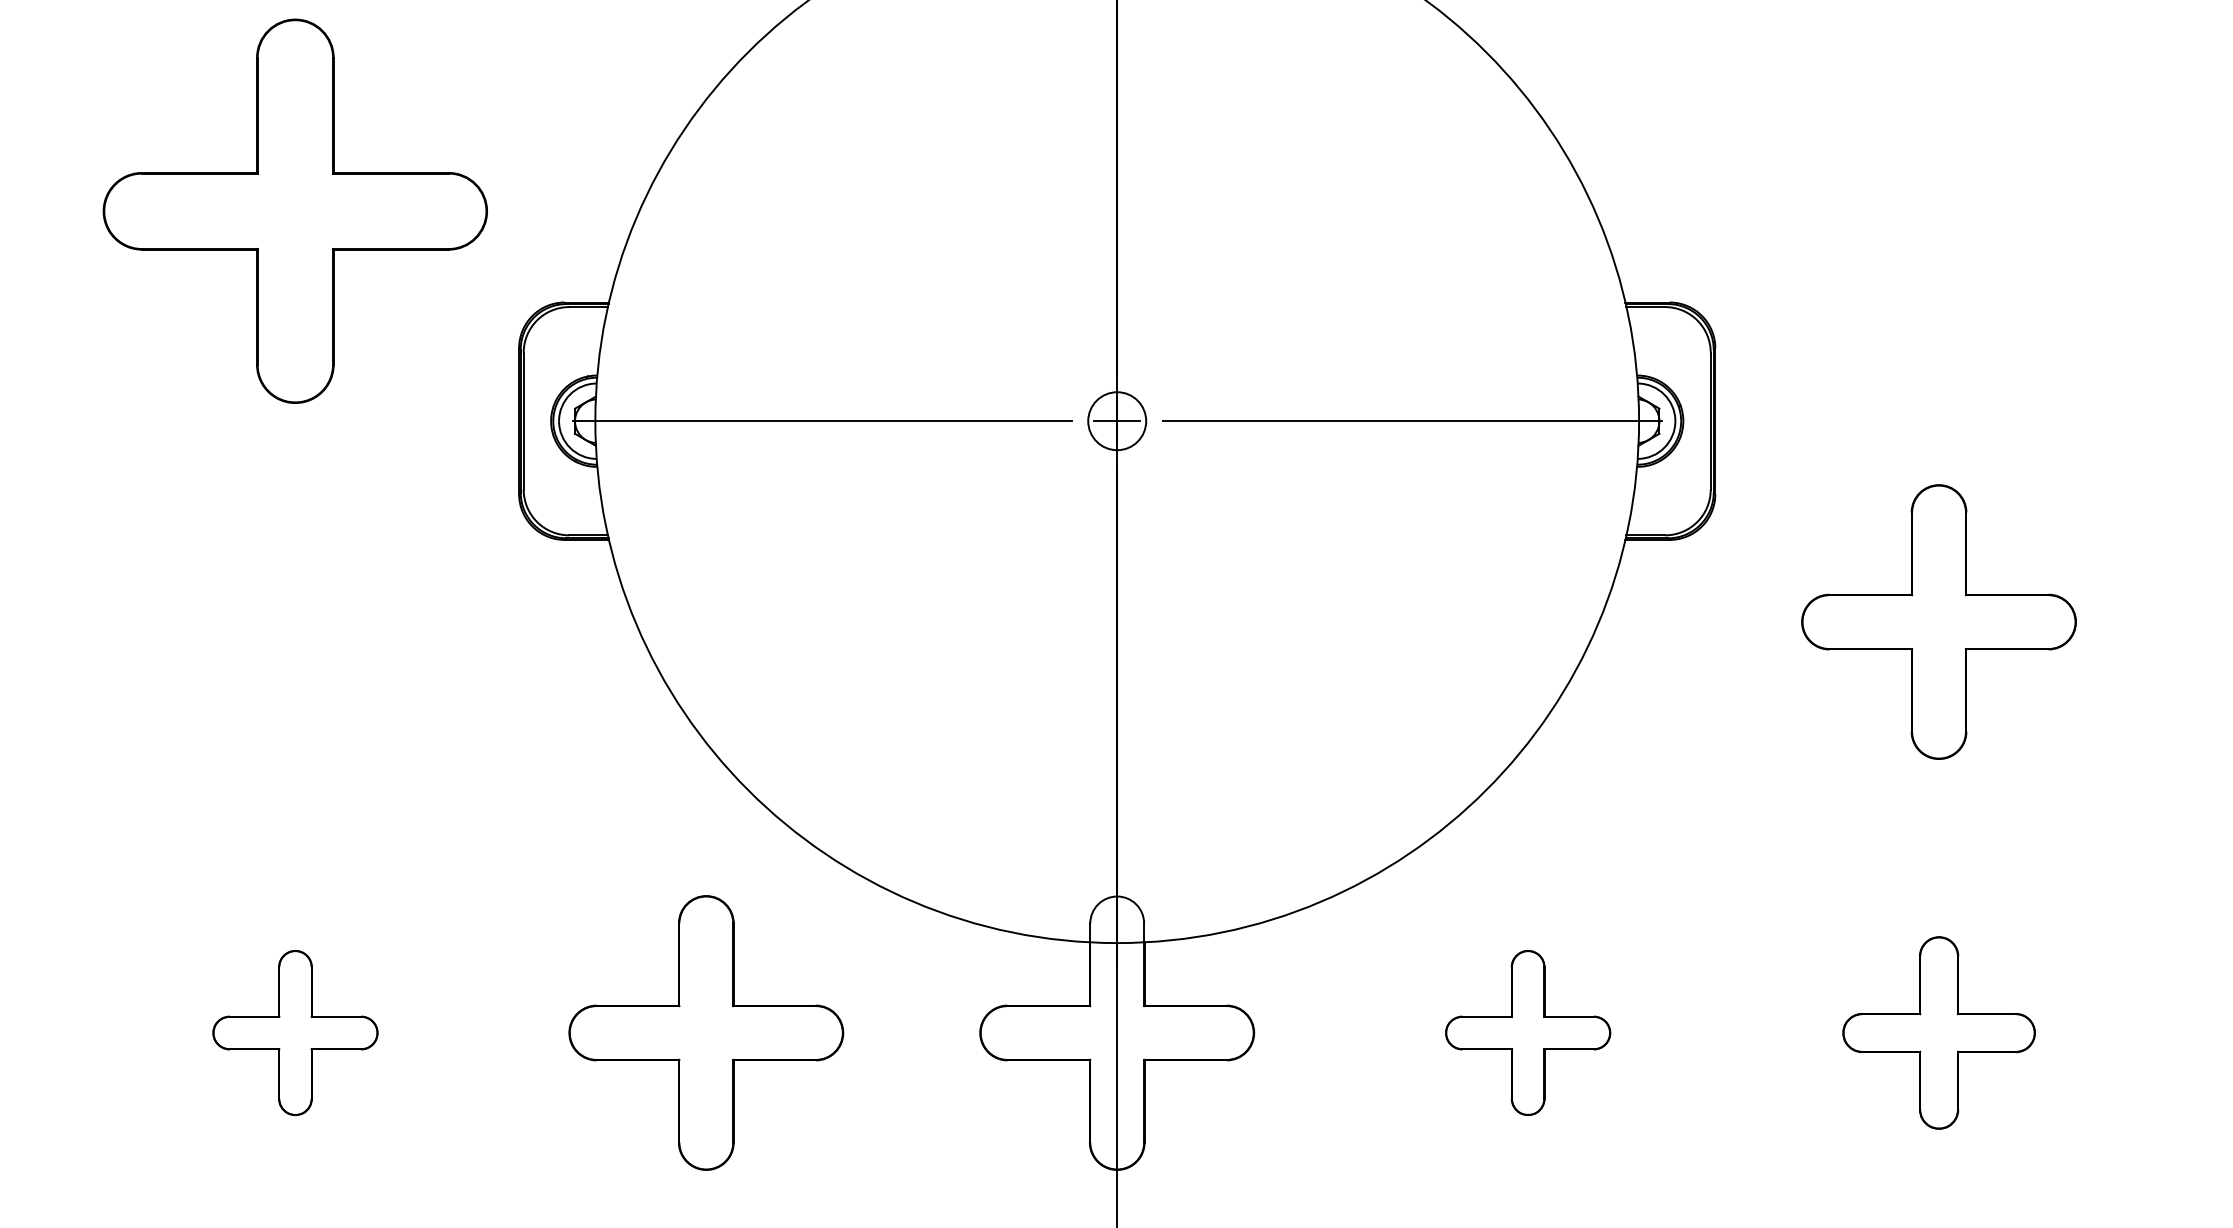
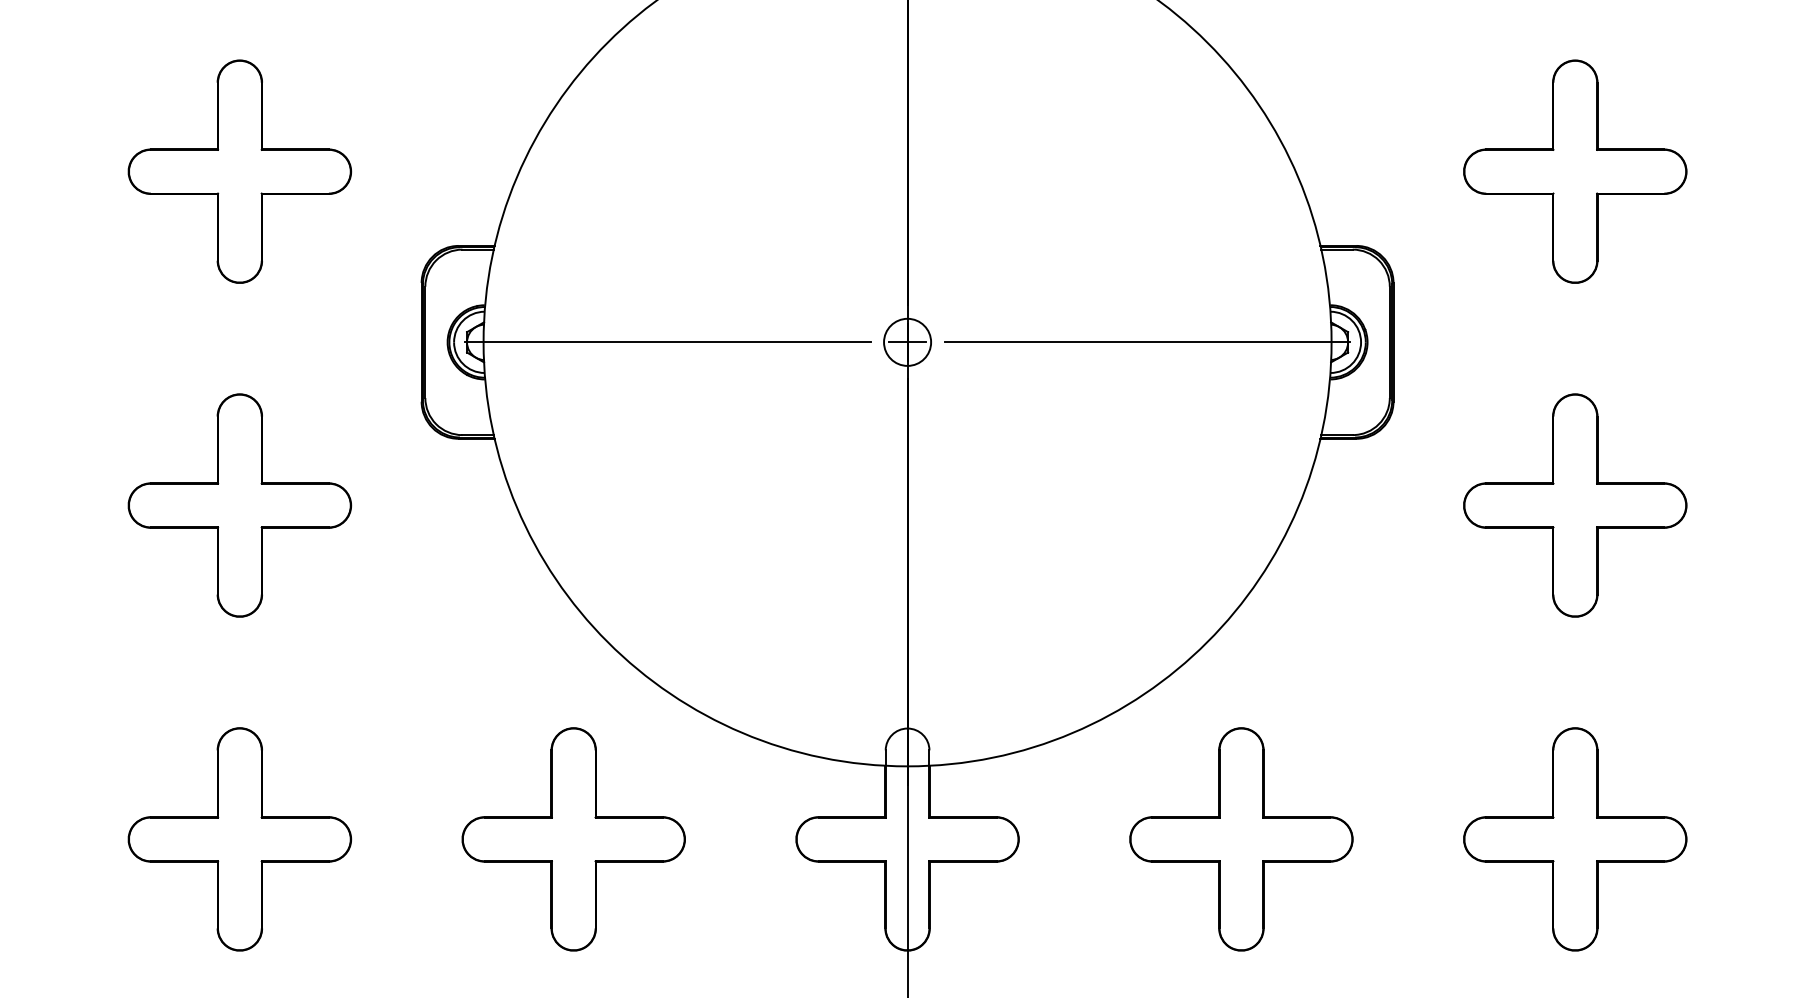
part: (294, 210) -> (239, 171), size x0.71
part: (1939, 210) -> (1575, 171), added
part: (294, 622) -> (239, 505), added
part: (294, 1033) -> (239, 839), size x1.67
part: (1528, 1033) -> (1241, 839), size x1.67
part: (1939, 1033) -> (1575, 839), size x1.43

